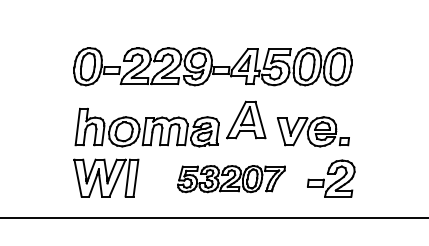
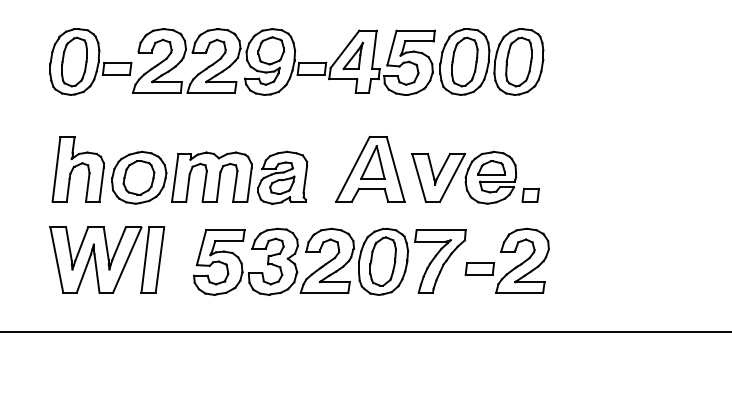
part: (246, 119) -> (370, 168), moved
part: (231, 178) -> (329, 260), size x1.43

